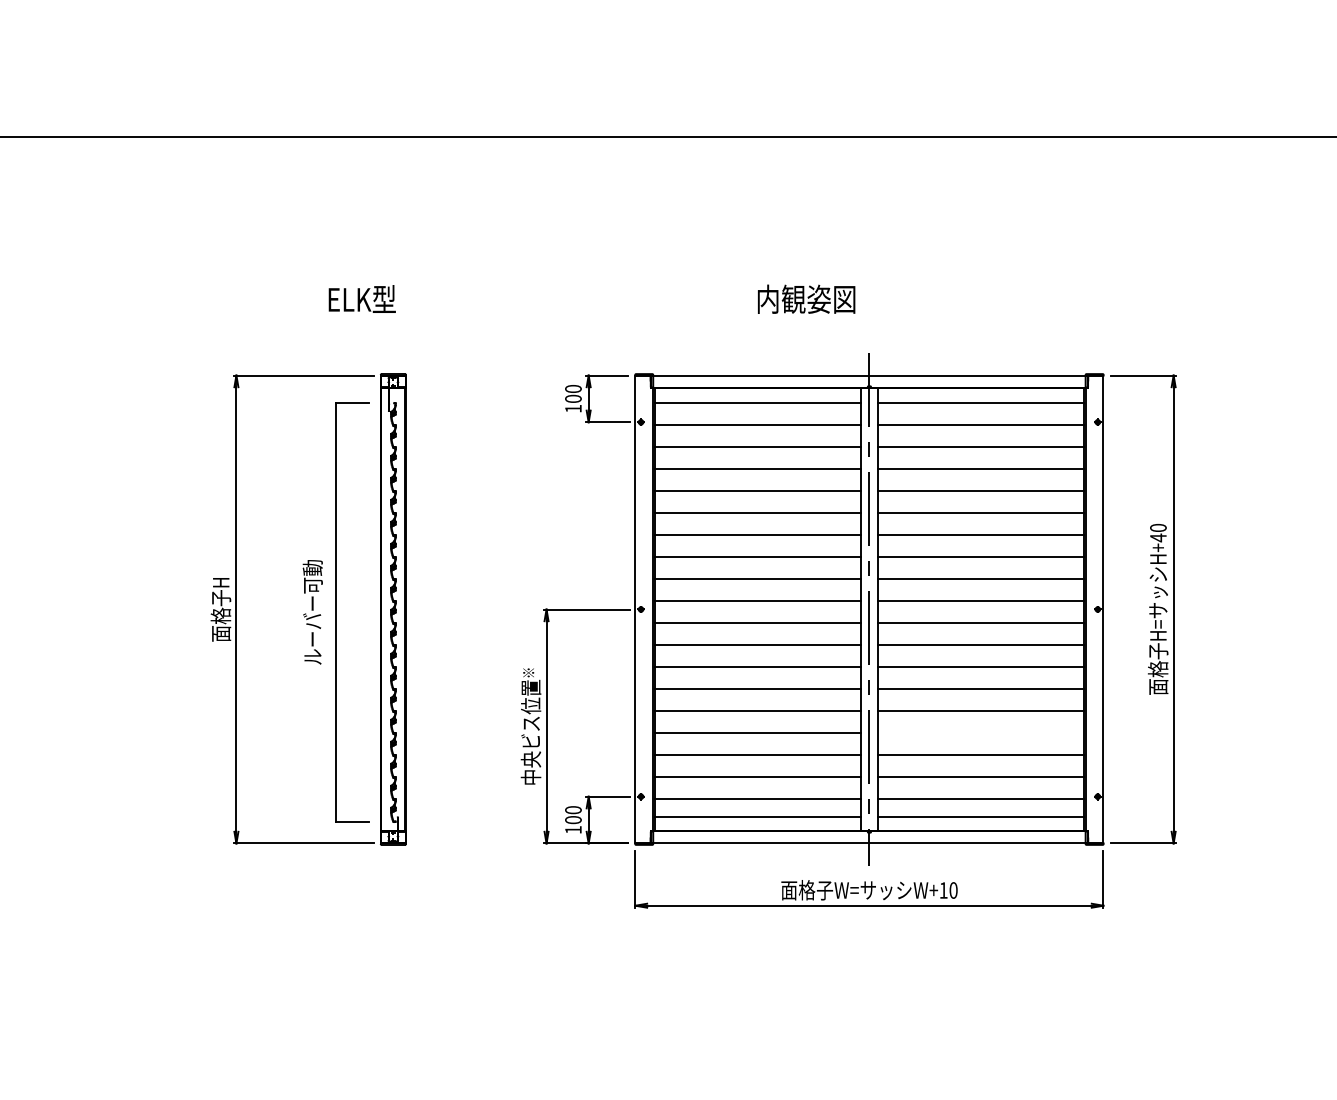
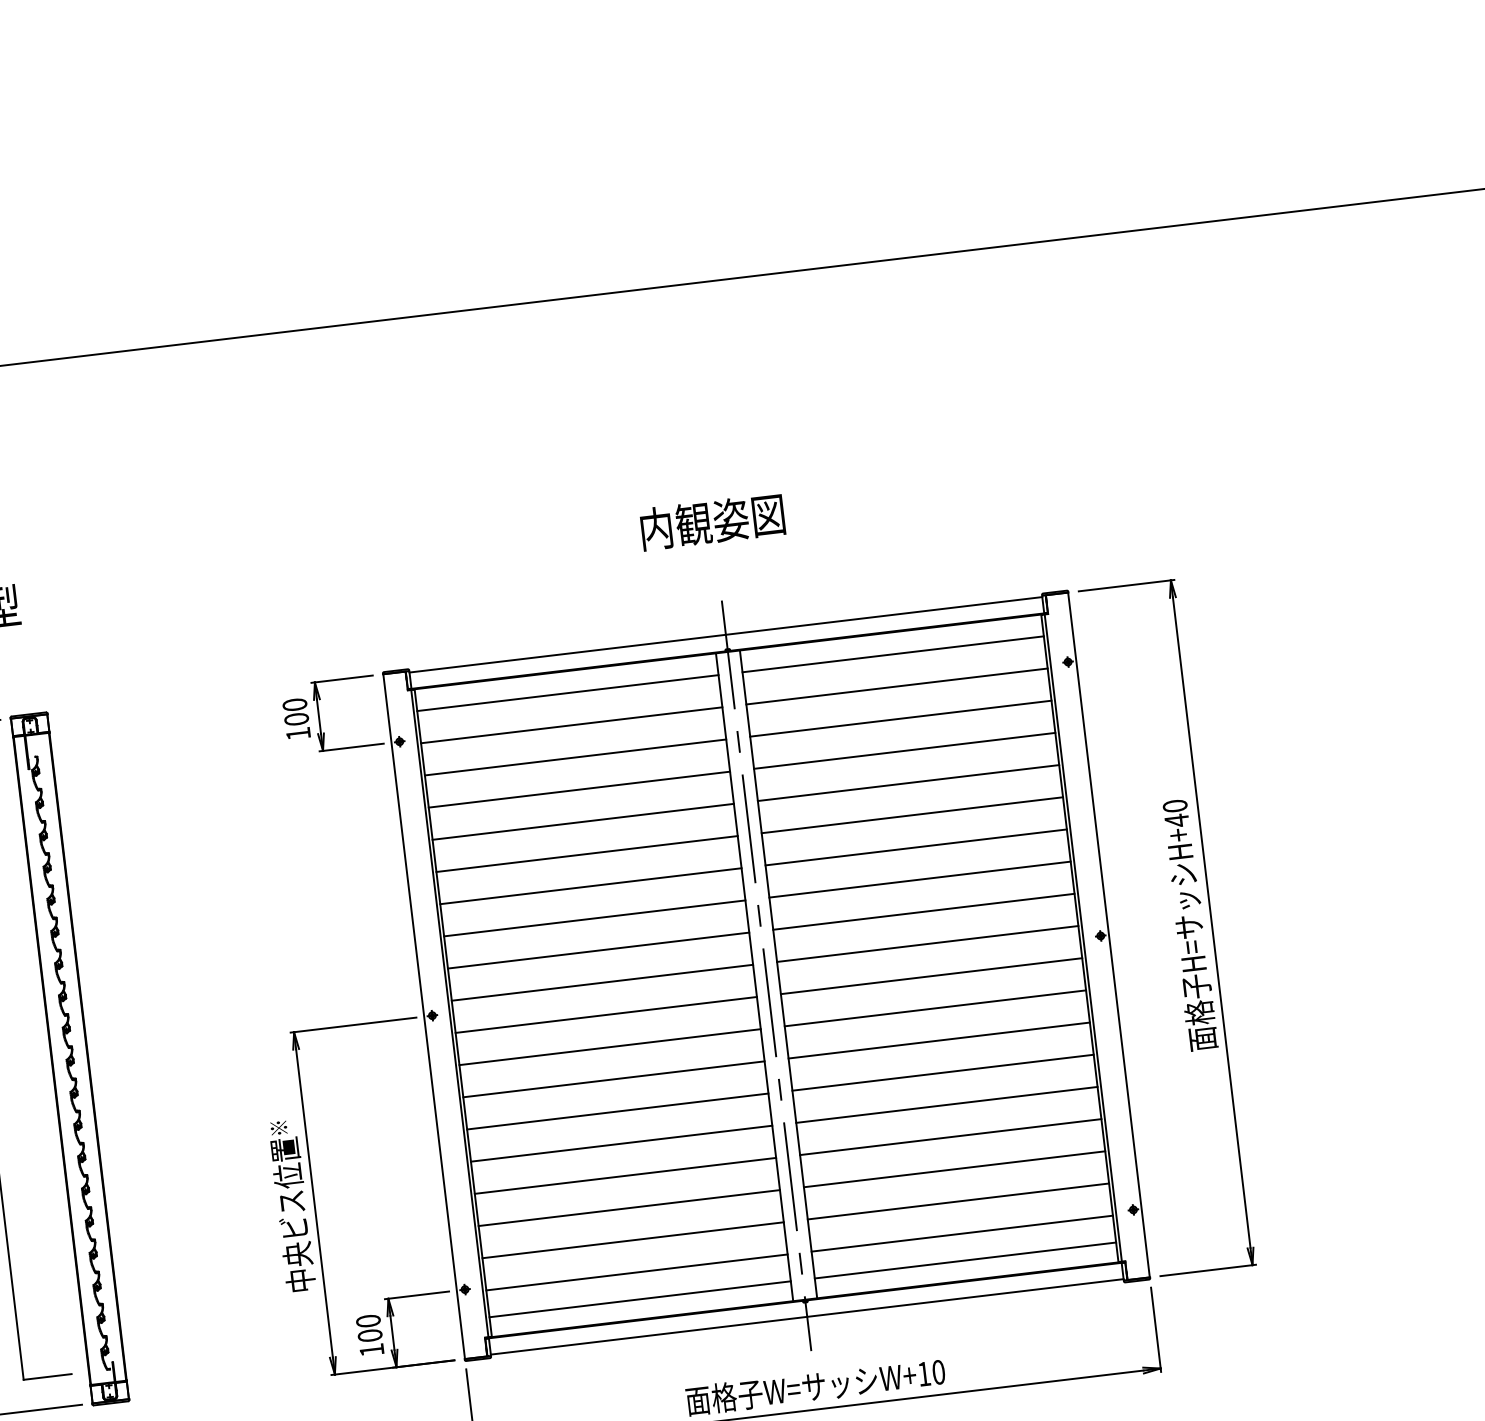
text: (806, 298) -> (712, 520), moved
line: (980, 732) -> (950, 1136), added

